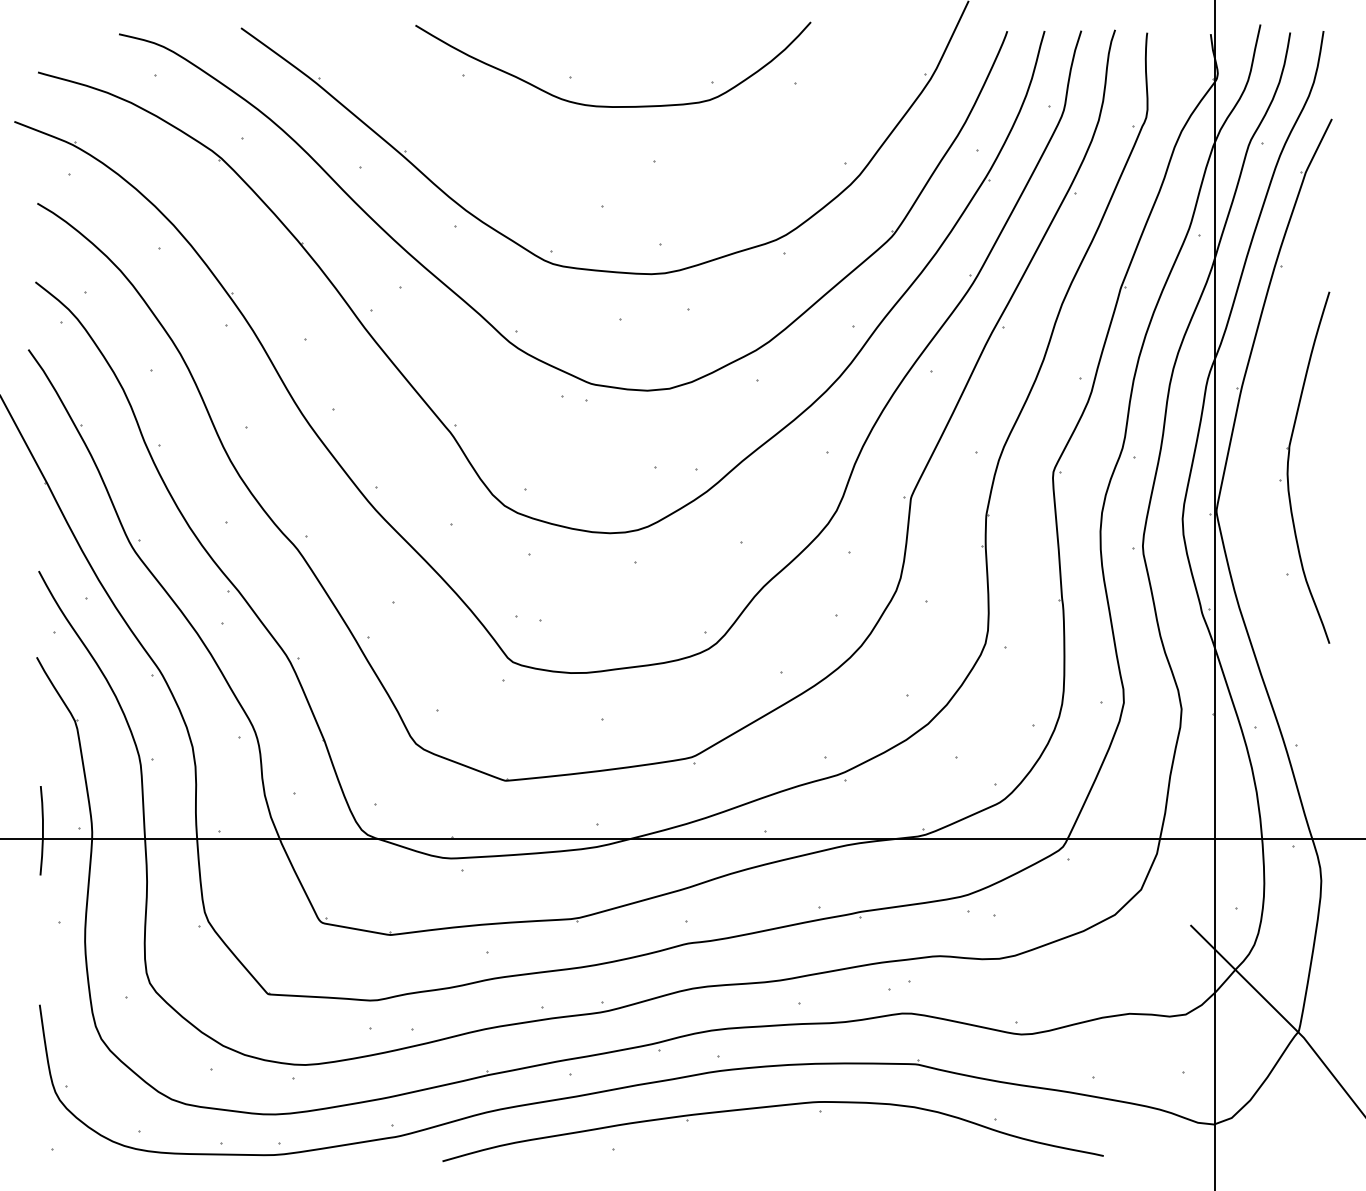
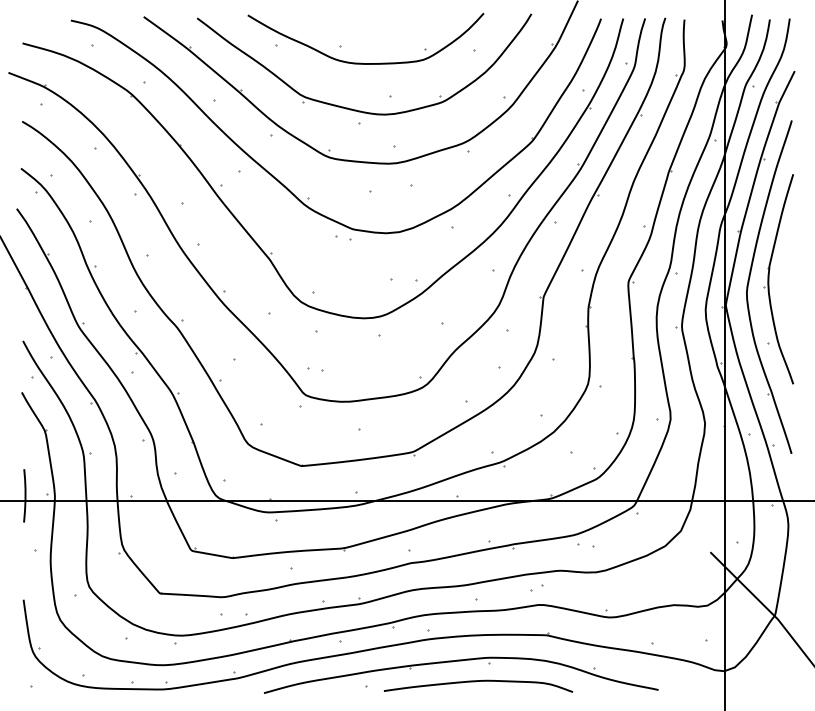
part: (590, 181) -> (352, 108), added
part: (1256, 473) -> (749, 282), added
curve: (801, 1141) -> (478, 681), added

